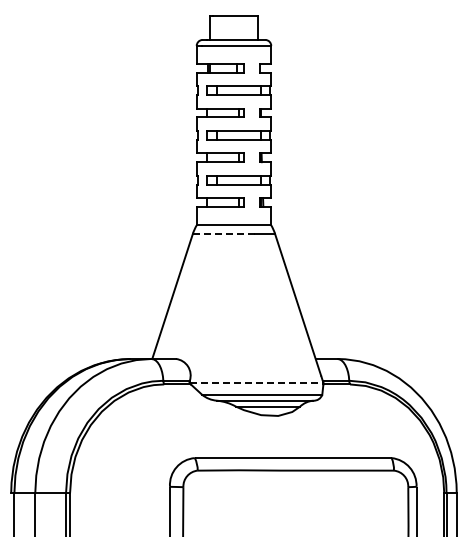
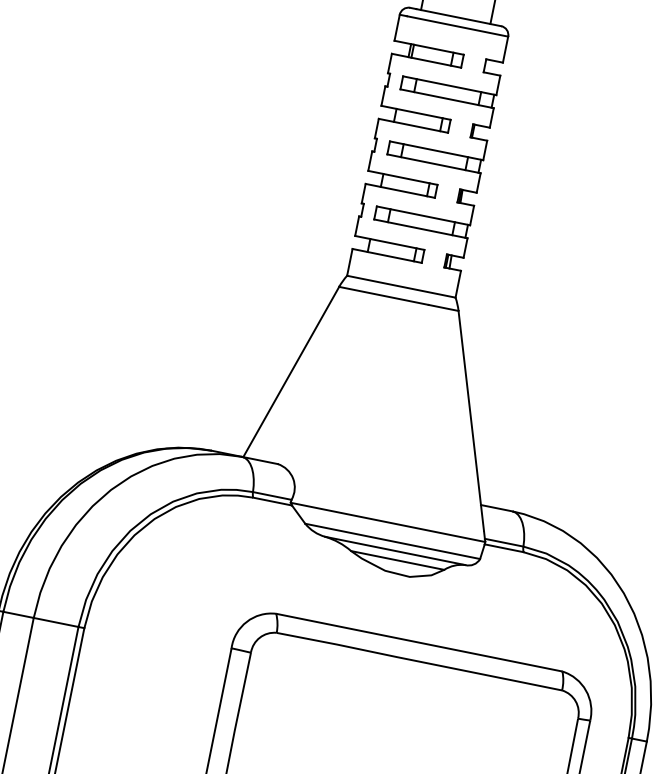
line: (223, 233) -> (383, 295), dashed -> solid
line: (256, 382) -> (388, 521), dashed -> solid

